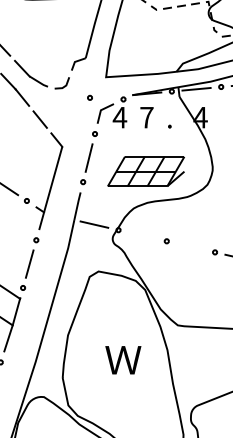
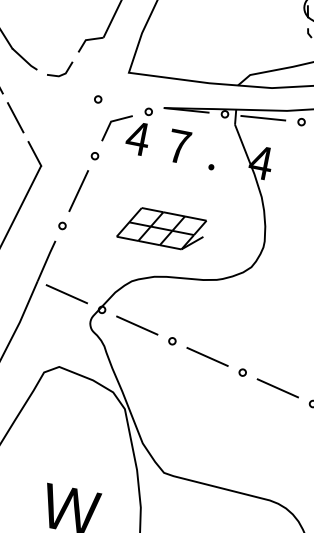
part: (145, 171) -> (160, 228), size x0.71
line: (142, 235) -> (137, 325), added
line: (190, 246) -> (206, 356), added

